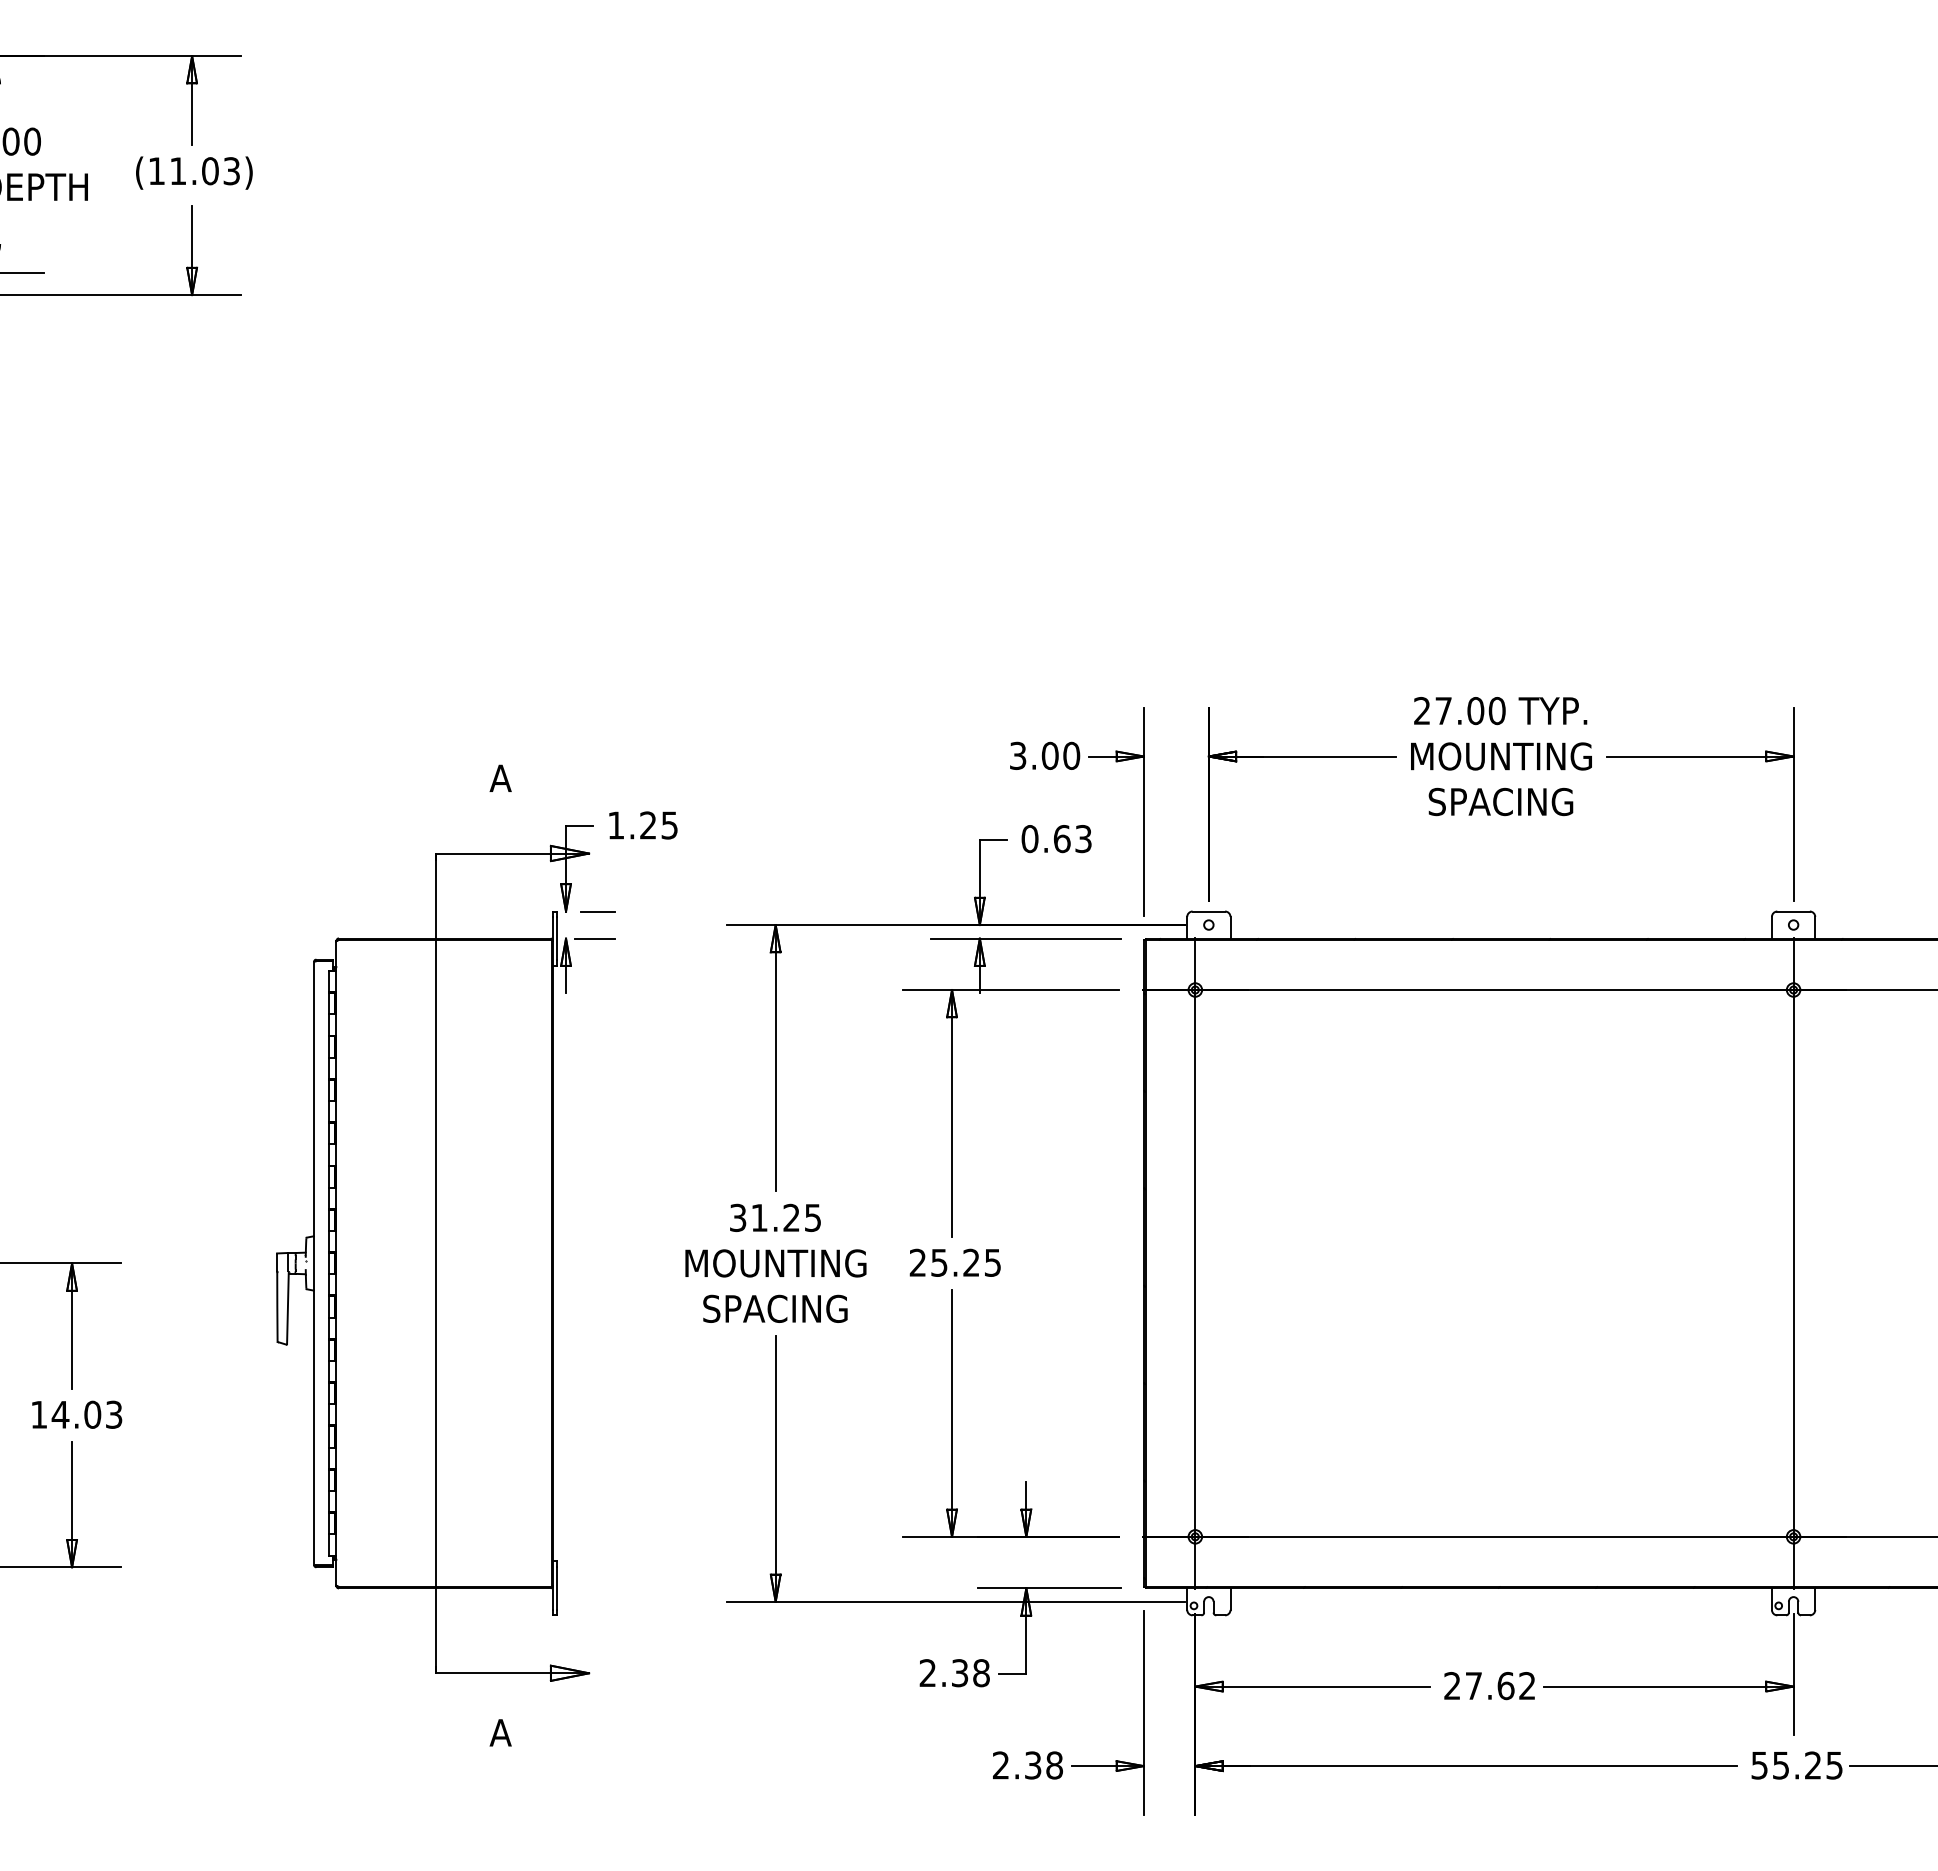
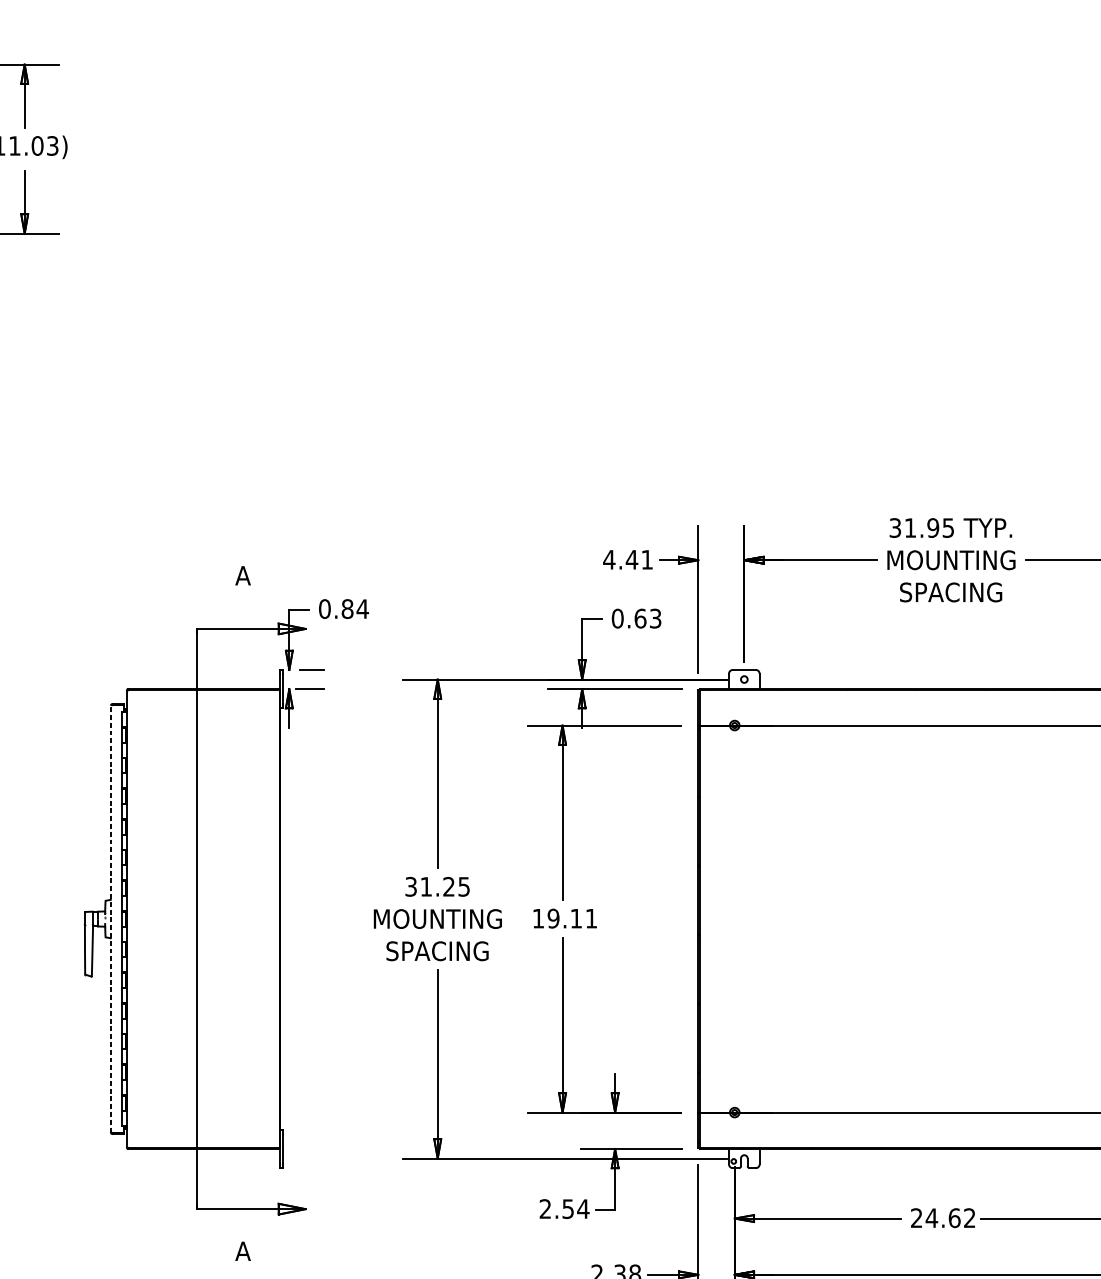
text: (1459, 711) -> (921, 528), 27.00 -> 31.95
text: (1044, 755) -> (628, 559), 3.00 -> 4.41
text: (642, 825) -> (343, 609), 1.25 -> 0.84
text: (954, 1262) -> (564, 918), 25.25 -> 19.11
line: (314, 1263) -> (111, 919), solid -> dashed
line: (1195, 1263) -> (734, 919), removed
text: (971, 1673) -> (576, 1209), 2.38 -> 2.54
text: (1473, 1685) -> (931, 1217), 27.62 -> 24.62

